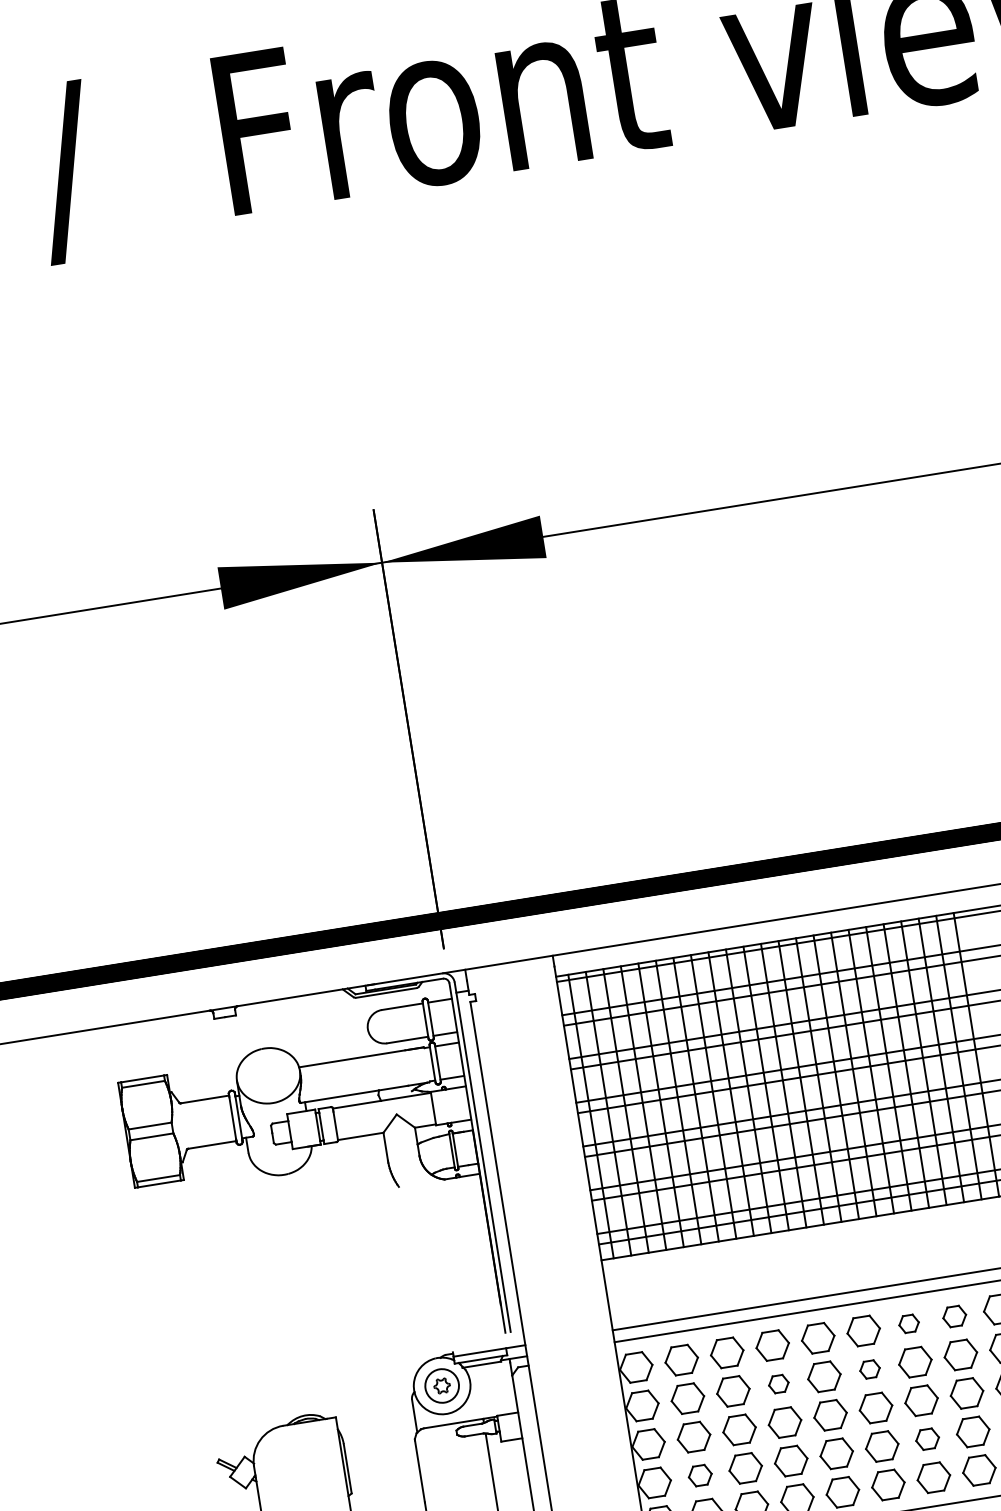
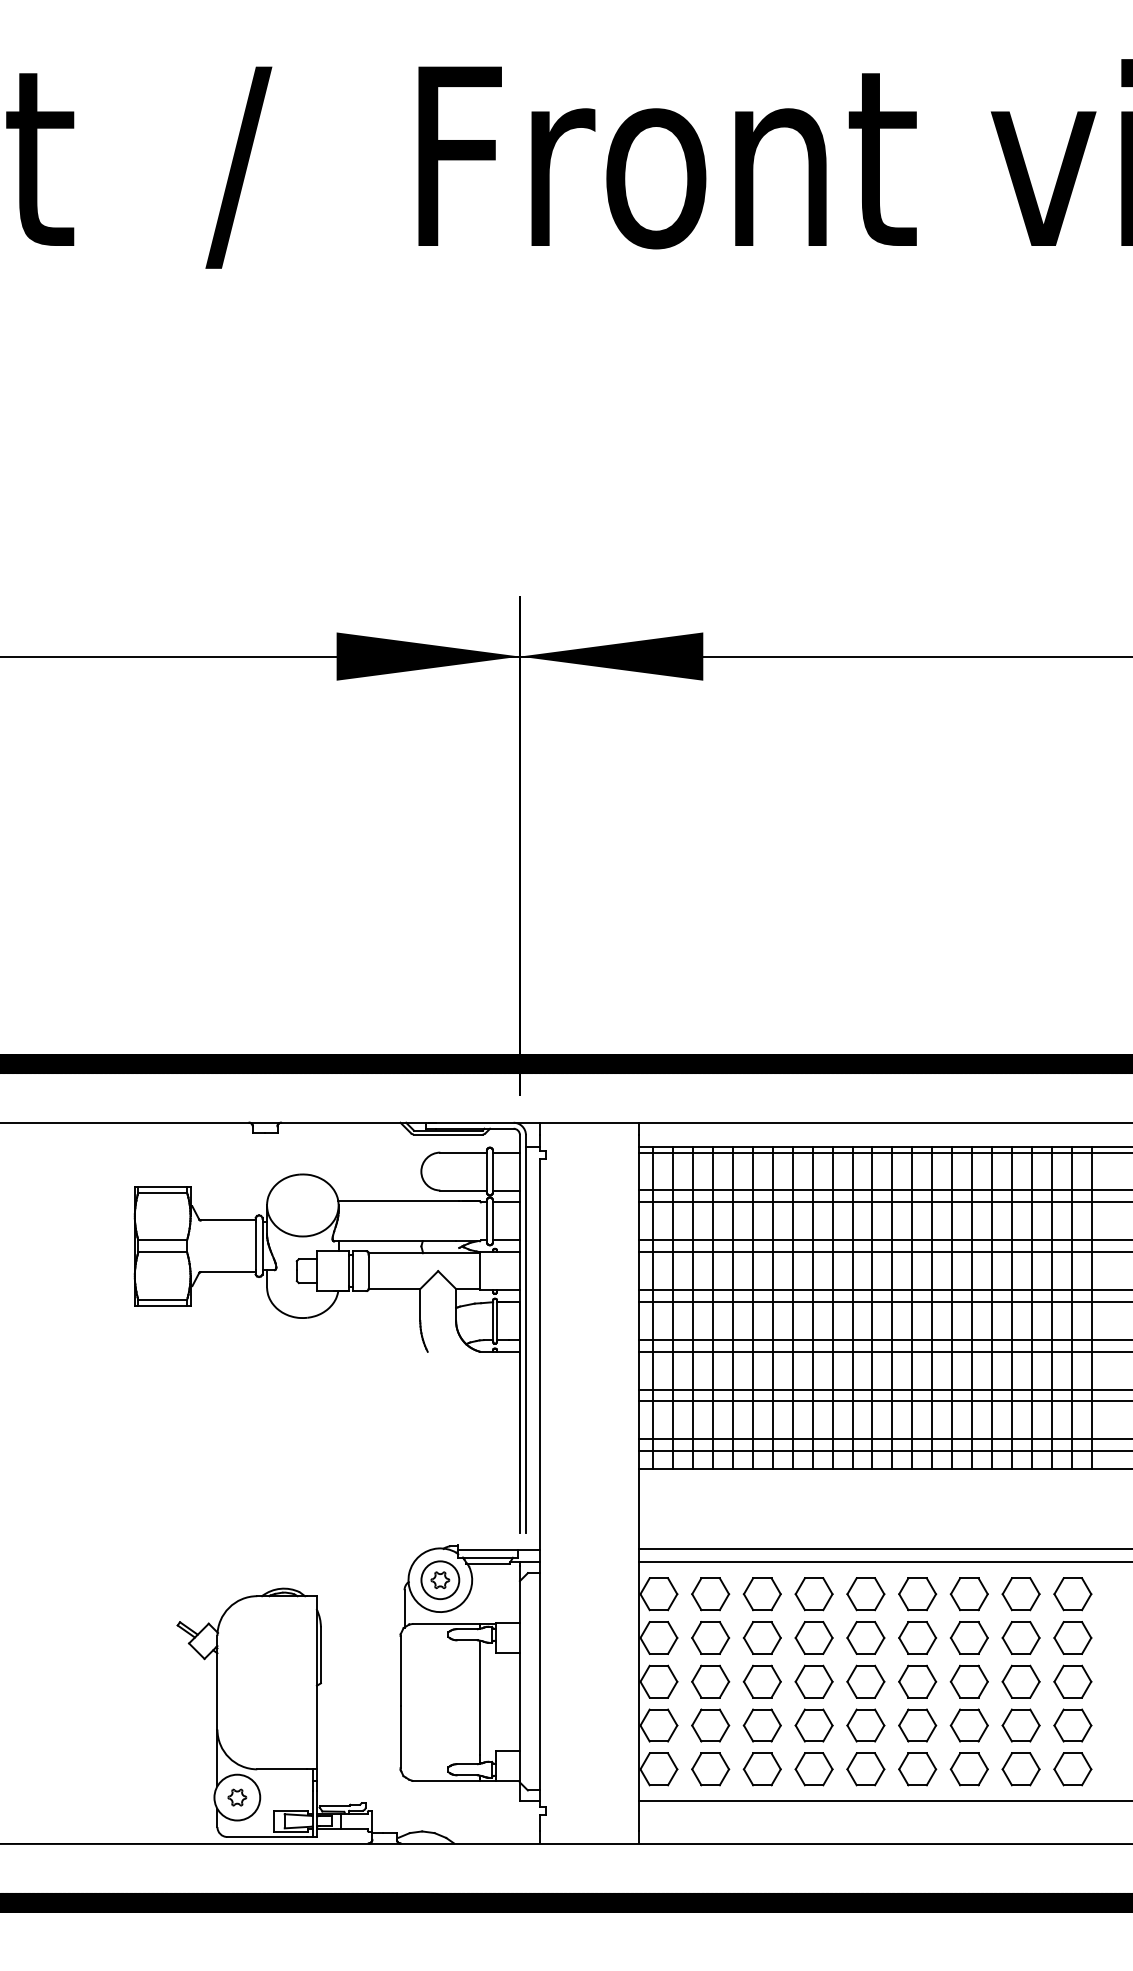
part: (954, 1316) -> (1020, 1594), size x1.43
part: (908, 1324) -> (968, 1594), size x1.67
part: (869, 1369) -> (917, 1637), size x1.67
part: (778, 1383) -> (813, 1637), size x1.67
part: (926, 1439) -> (968, 1725), size x1.43
part: (700, 1475) -> (710, 1725), size x1.43

